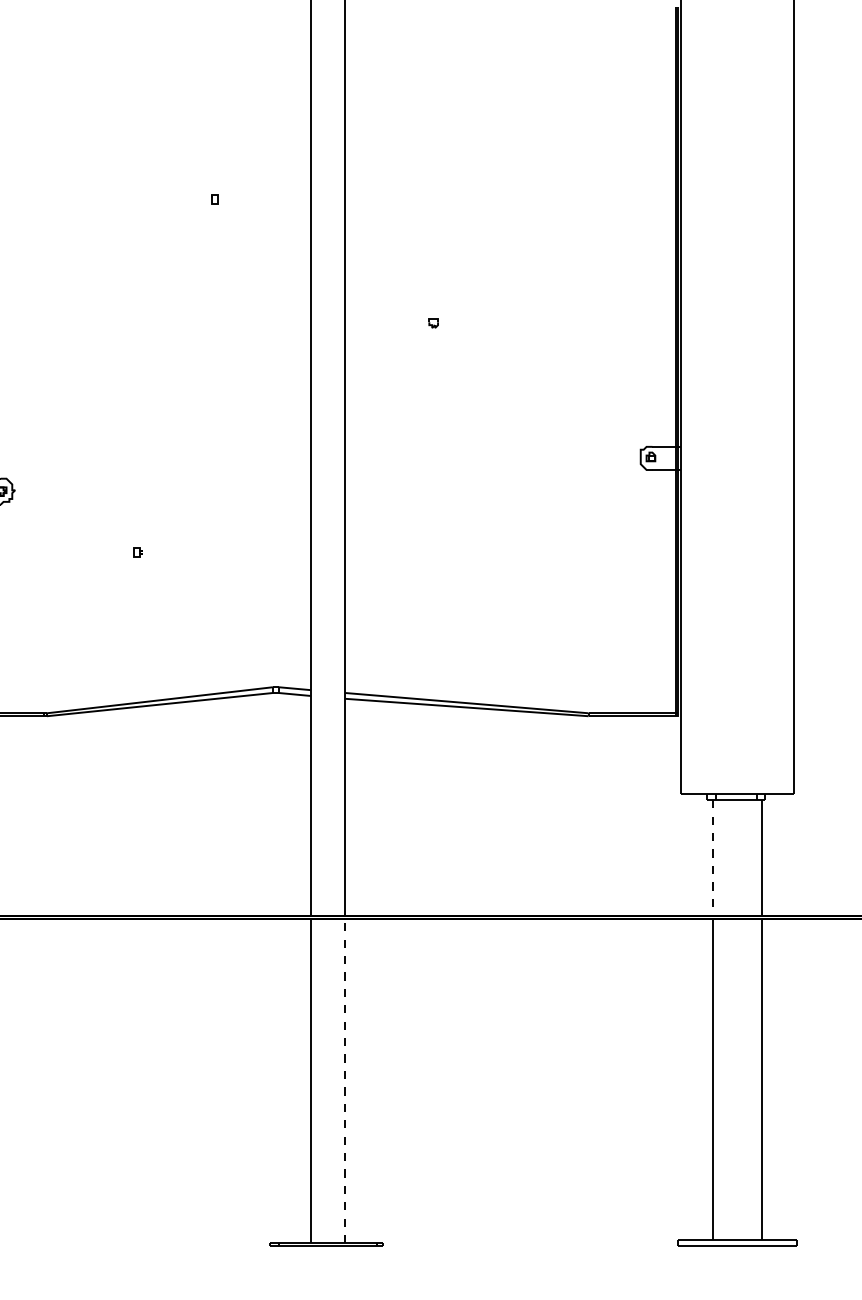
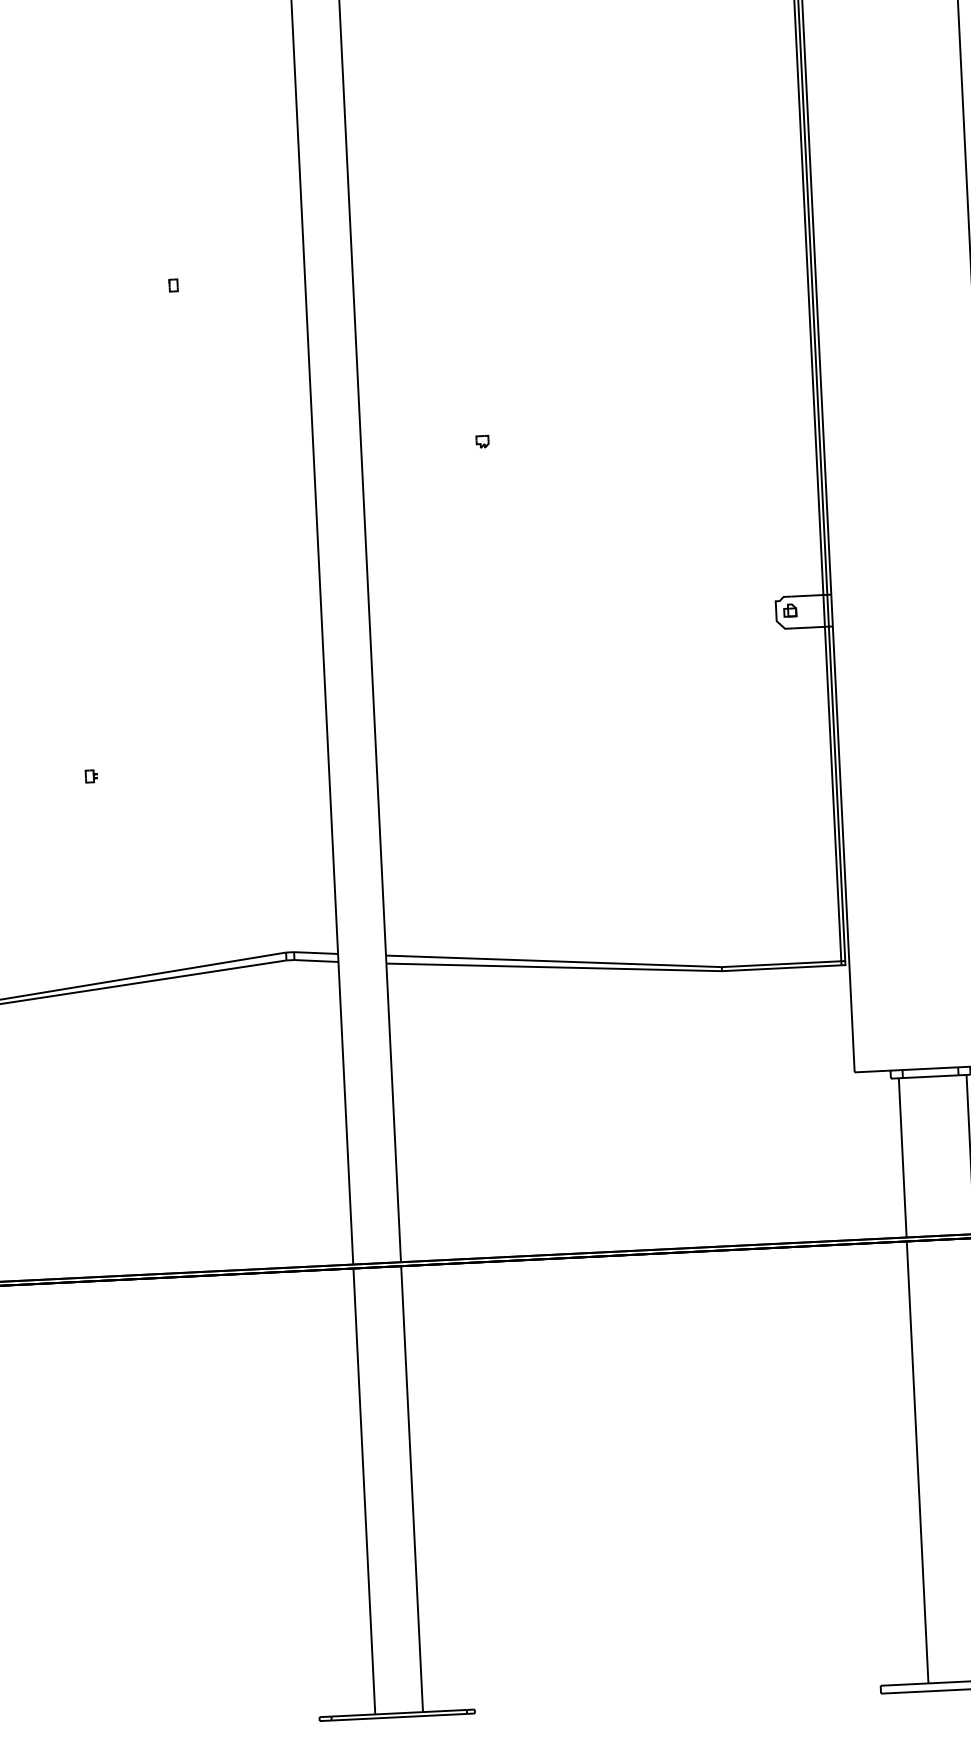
line: (713, 858) -> (903, 1158), dashed -> solid
line: (345, 1080) -> (412, 1488), dashed -> solid

